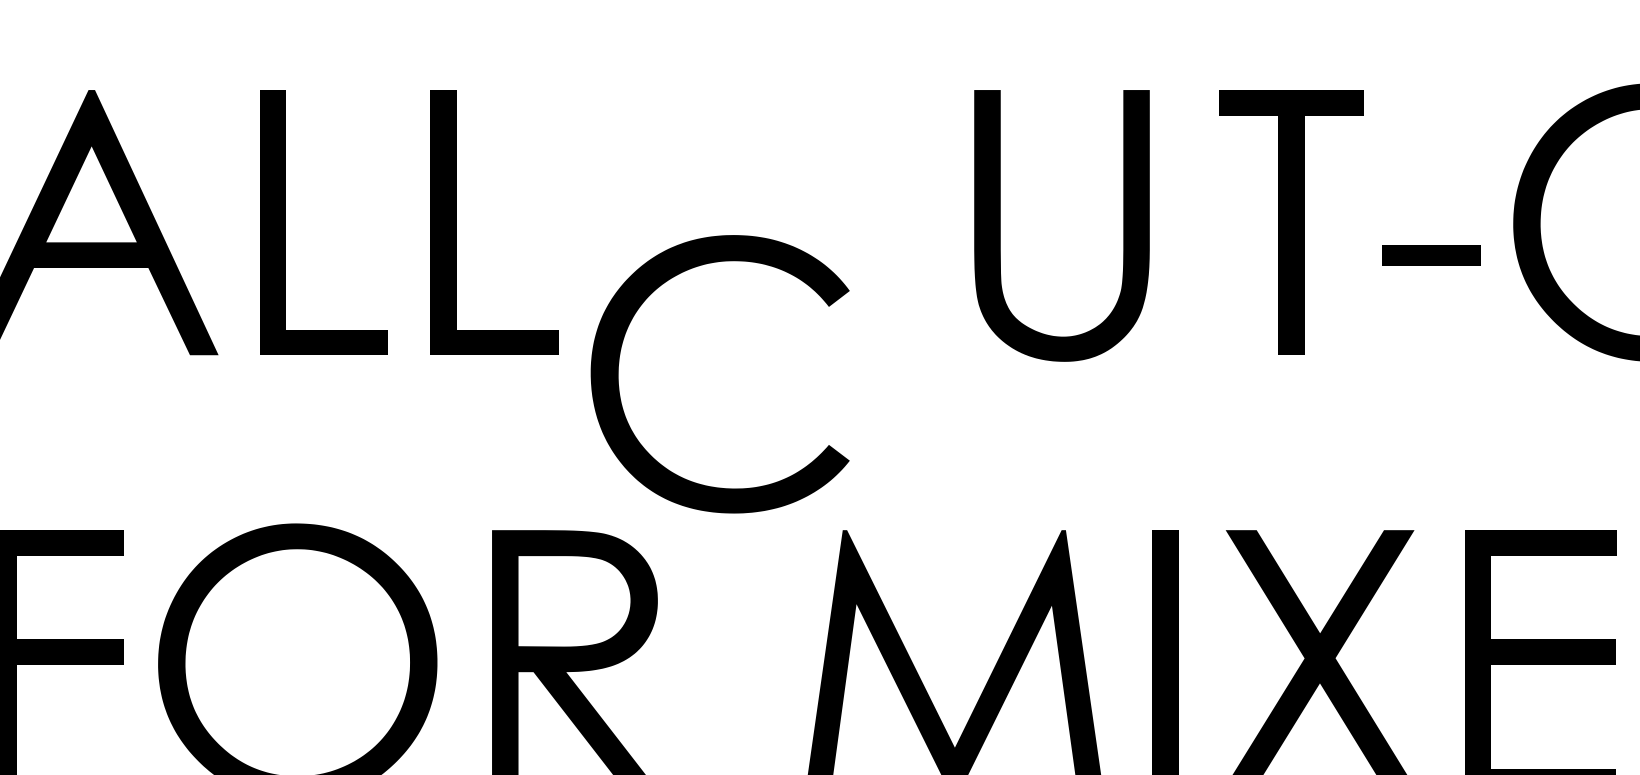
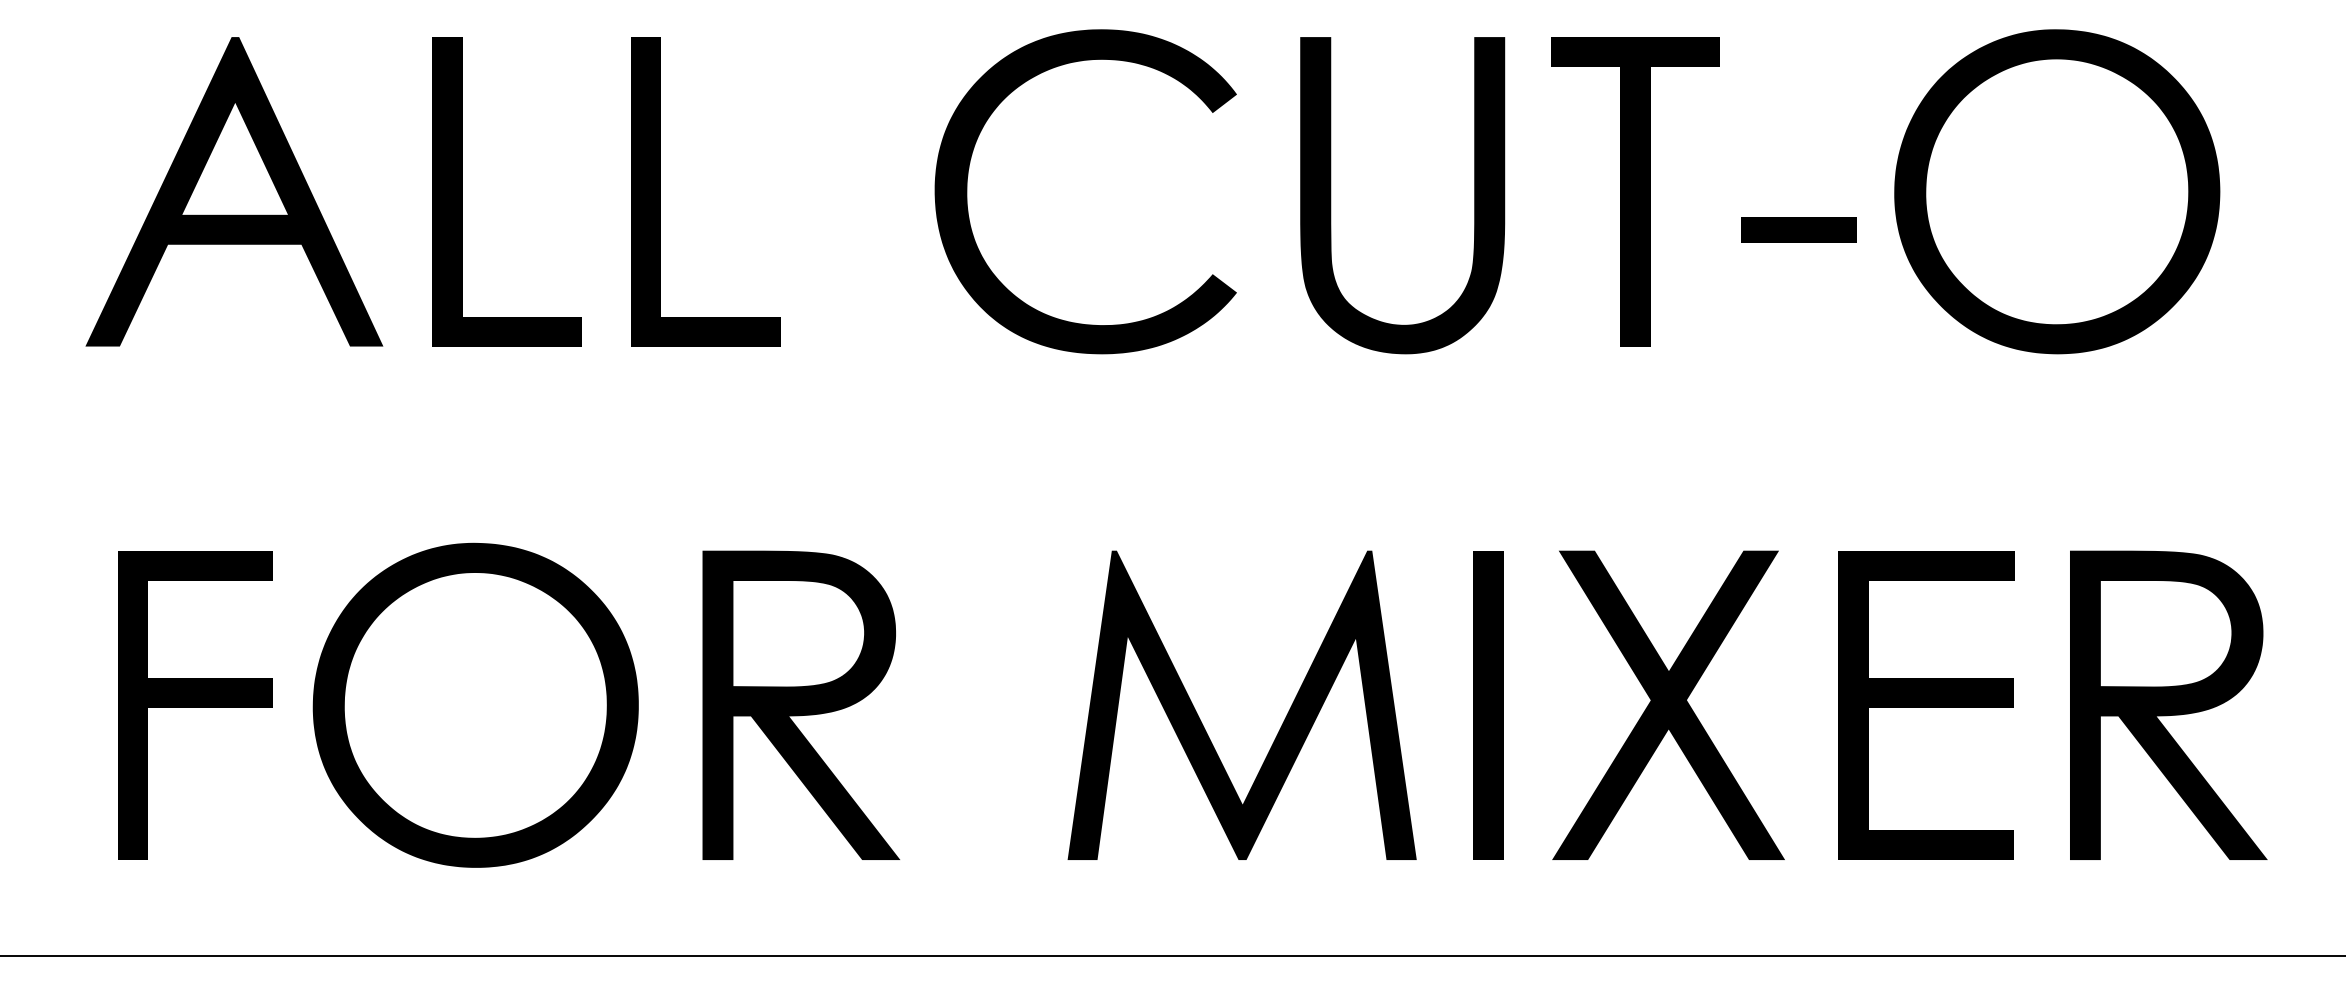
part: (1001, 225) -> (1331, 195), moved
part: (619, 361) -> (968, 176), moved

